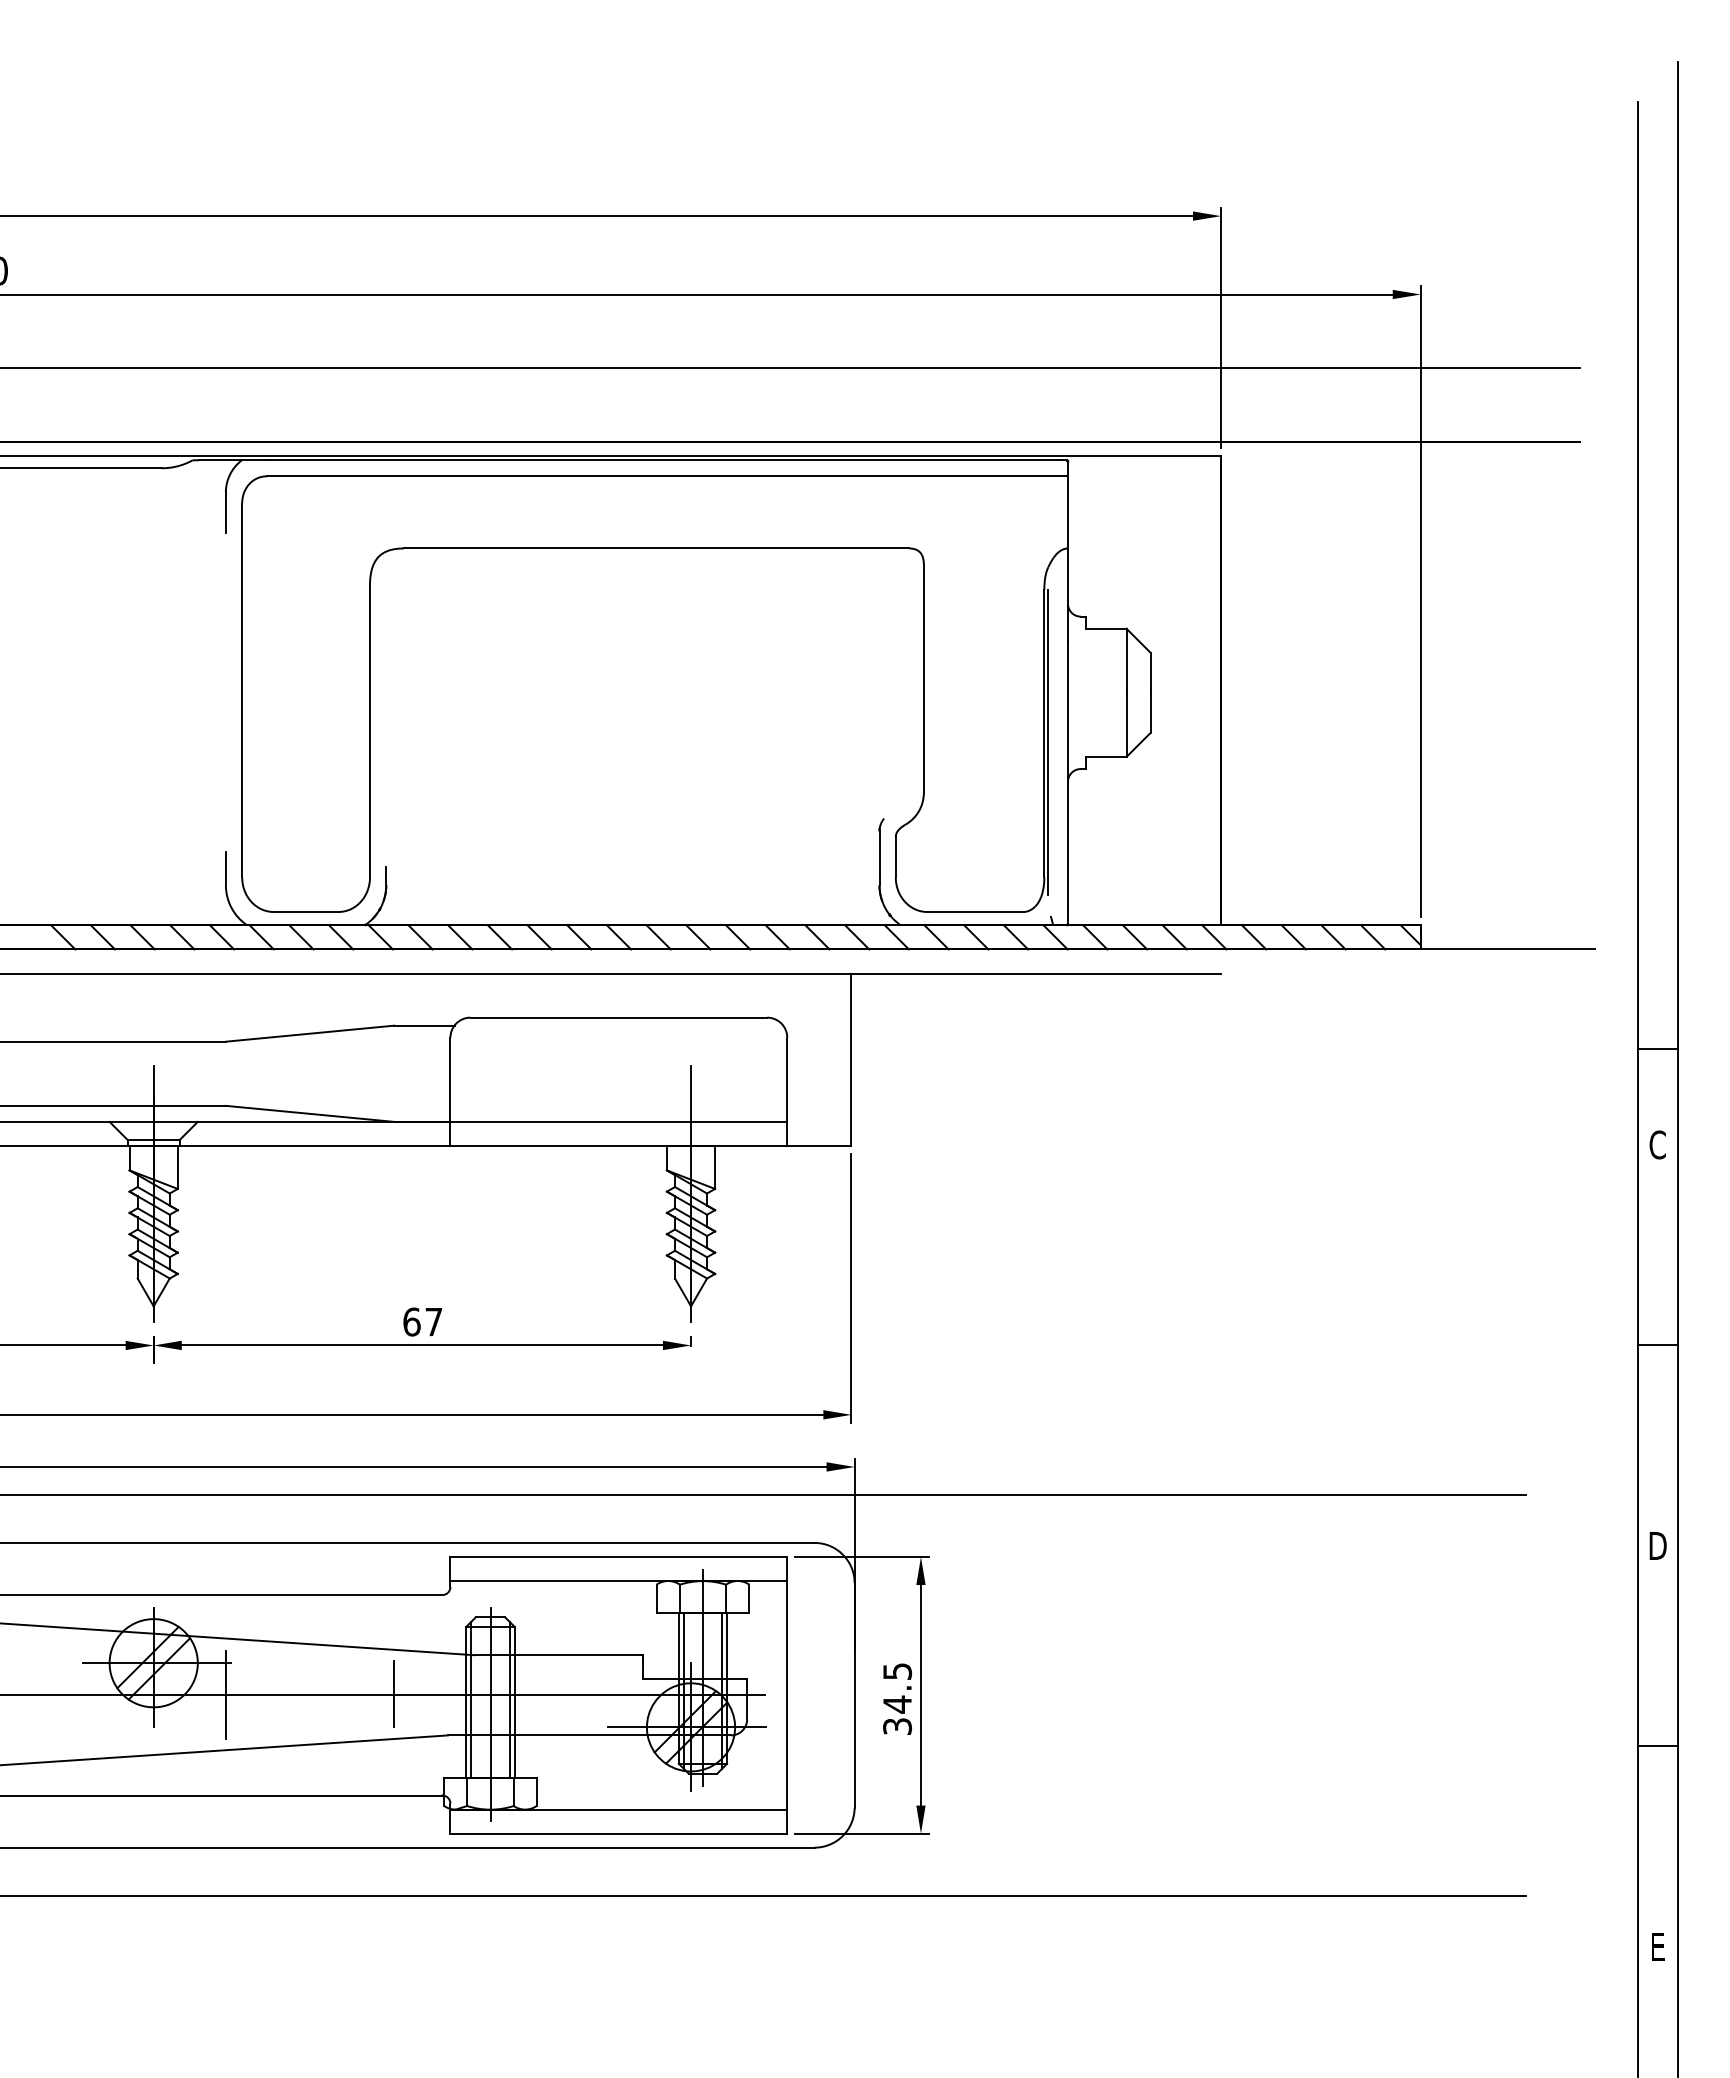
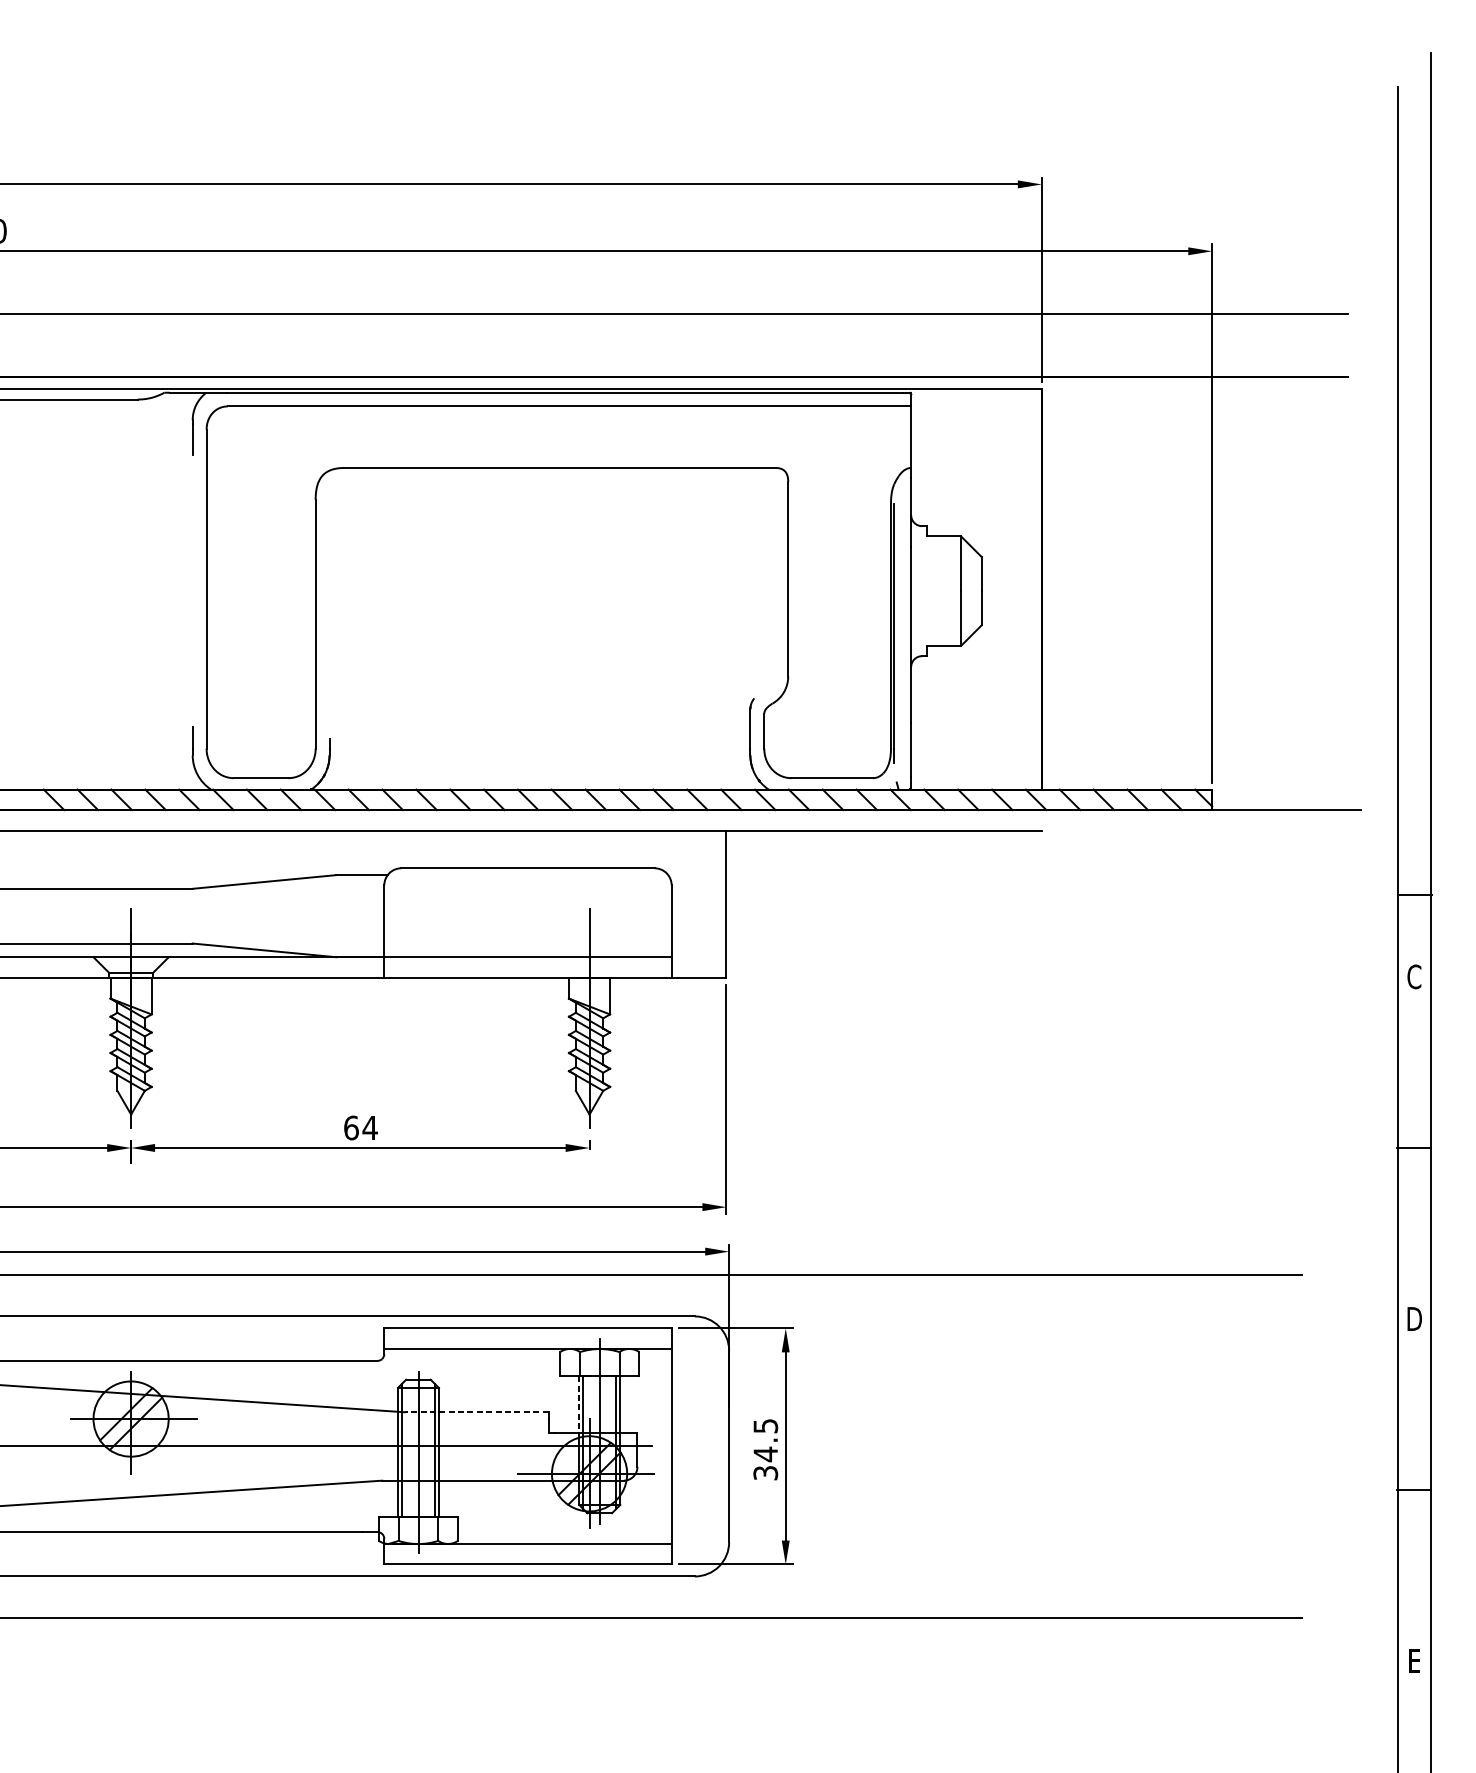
text: (433, 1322) -> (369, 1128), 67 -> 64
line: (678, 1646) -> (578, 1404), solid -> dashed
line: (558, 1655) -> (476, 1412), solid -> dashed
line: (394, 1693) -> (336, 1444), removed
line: (225, 1695) -> (192, 1446), removed

